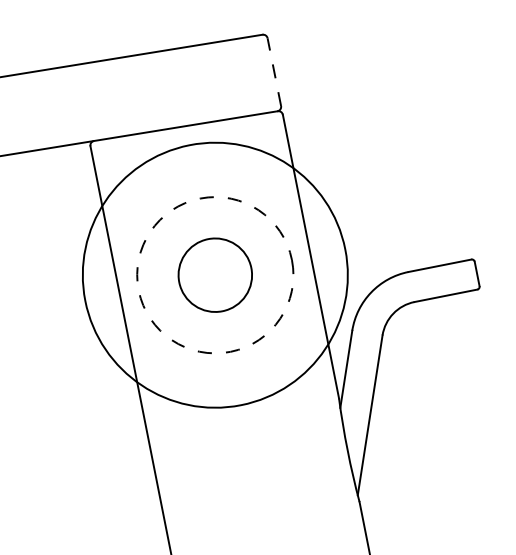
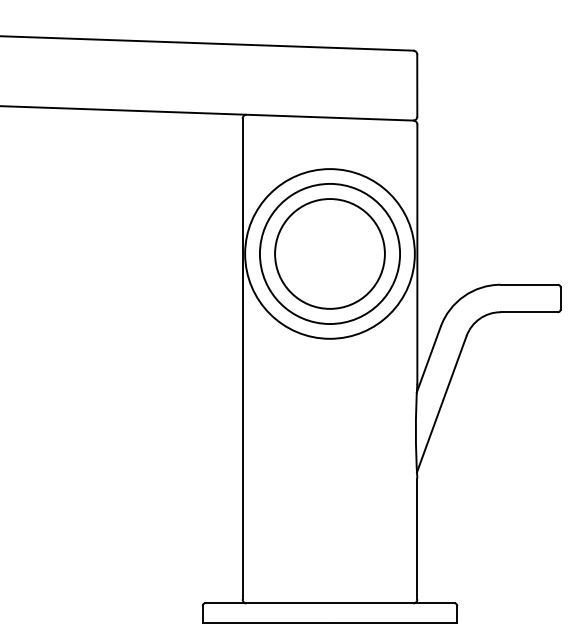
line: (274, 71) -> (417, 85), dashed -> solid
circle: (214, 274) -> (329, 253), dashed -> solid
circle: (214, 274) -> (329, 253), size x0.71
circle: (214, 274) -> (329, 253), size x1.67

